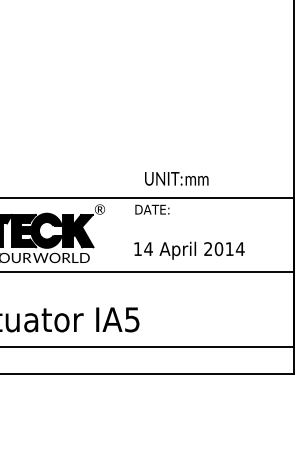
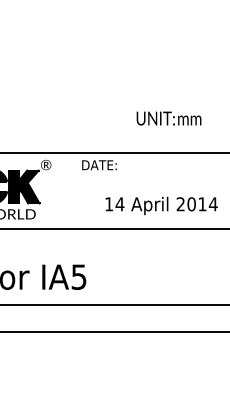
text: (176, 178) -> (168, 118), moved
text: (189, 250) -> (161, 205), moved

